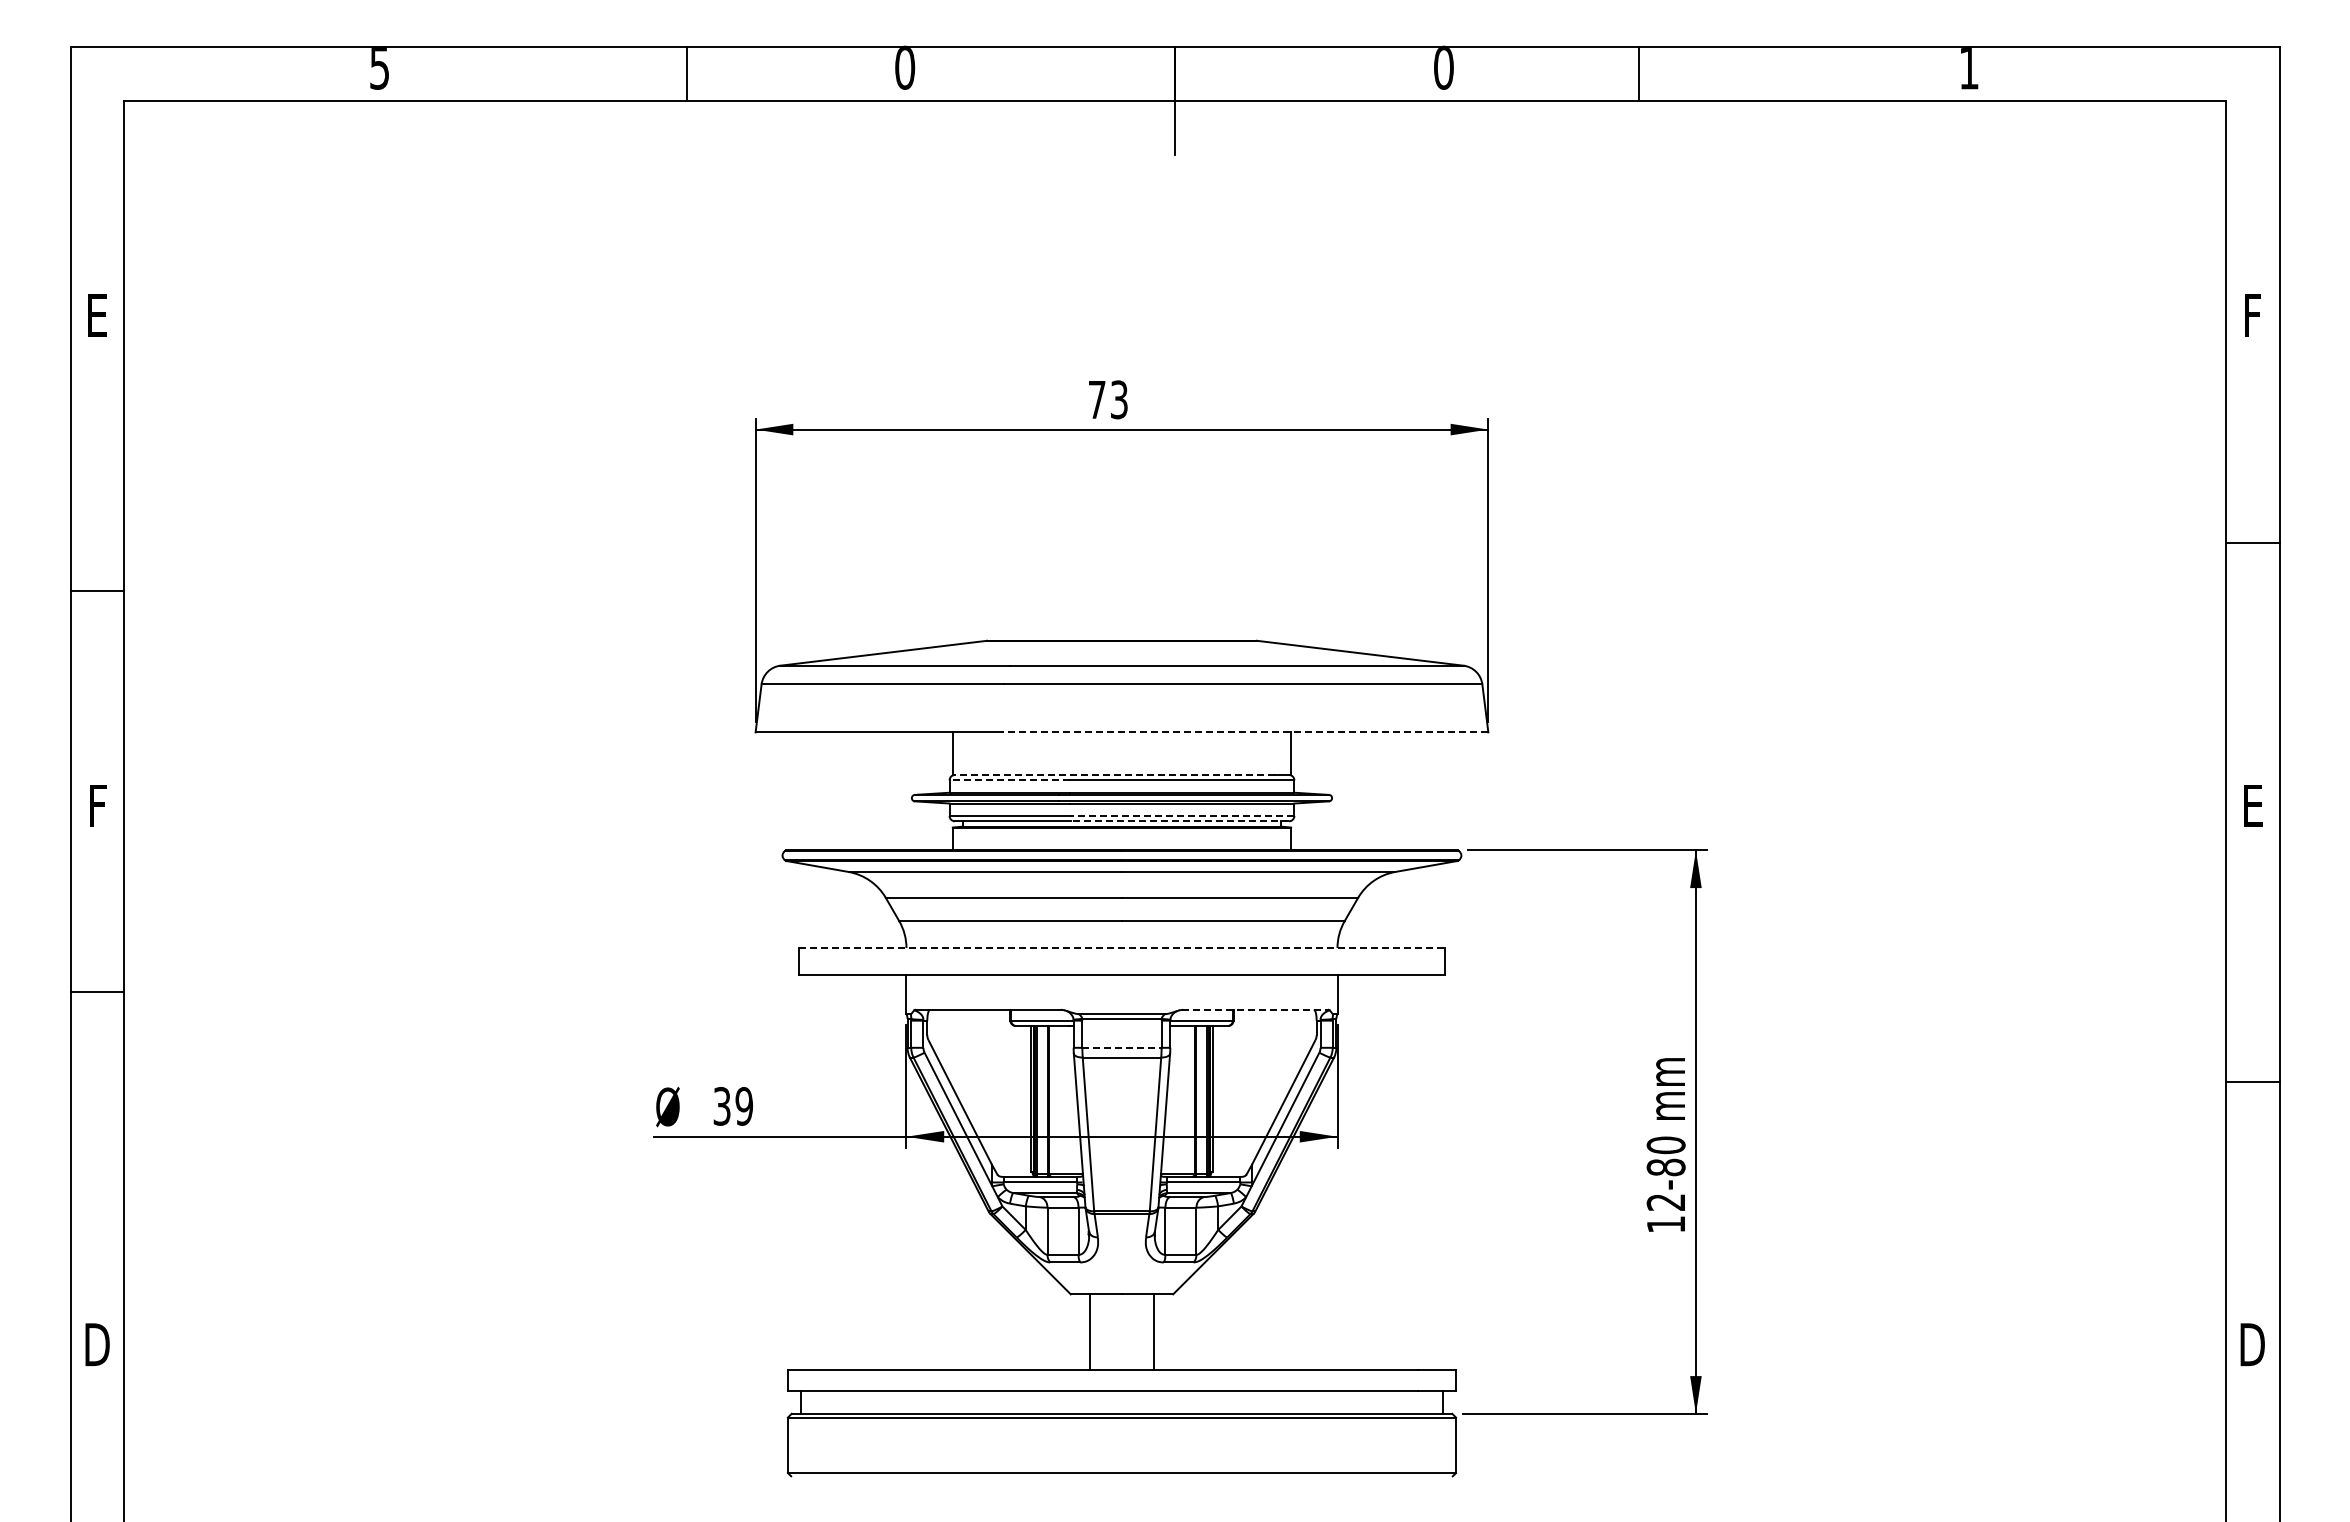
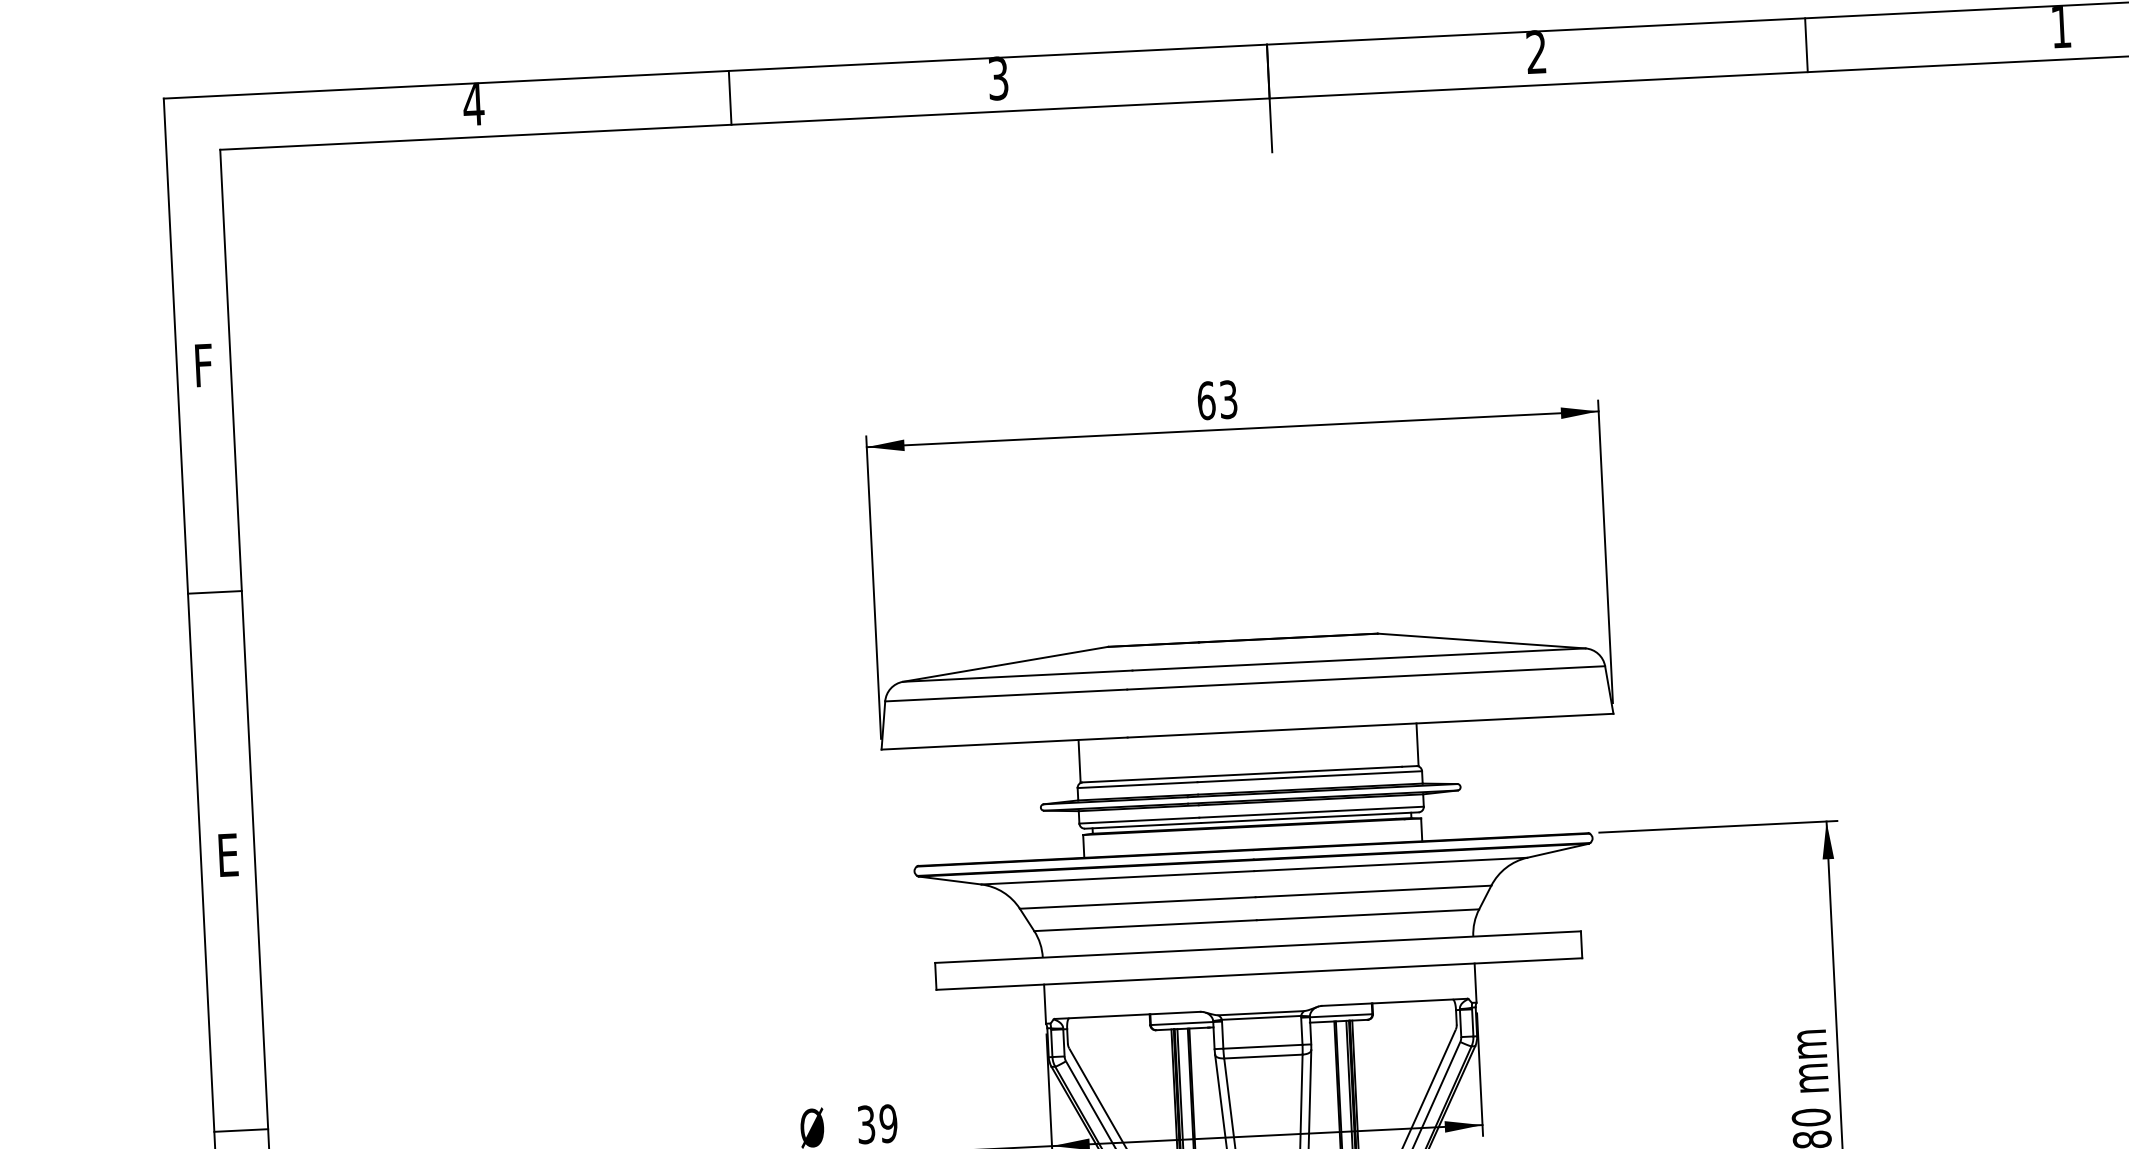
text: (905, 67) -> (998, 78), 0 -> 3
text: (1443, 67) -> (1536, 51), 0 -> 2
text: (379, 68) -> (473, 104), 5 -> 4
line: (687, 73) -> (730, 97), moved
line: (1638, 73) -> (1806, 44), moved
text: (97, 315) -> (203, 365), E -> F
text: (1097, 399) -> (1206, 400), 73 -> 63
line: (97, 590) -> (214, 592), moved
line: (1244, 732) -> (1369, 725), dashed -> solid
line: (1113, 774) -> (1241, 774), dashed -> solid
line: (1009, 780) -> (1137, 785), dashed -> solid
text: (98, 805) -> (228, 854), F -> E
line: (1181, 815) -> (1311, 811), dashed -> solid
line: (1180, 821) -> (1310, 817), dashed -> solid
line: (1122, 948) -> (1258, 947), dashed -> solid
line: (97, 991) -> (241, 1130), moved
line: (1256, 1009) -> (1395, 1001), dashed -> solid
line: (1121, 1047) -> (1262, 1046), dashed -> solid

